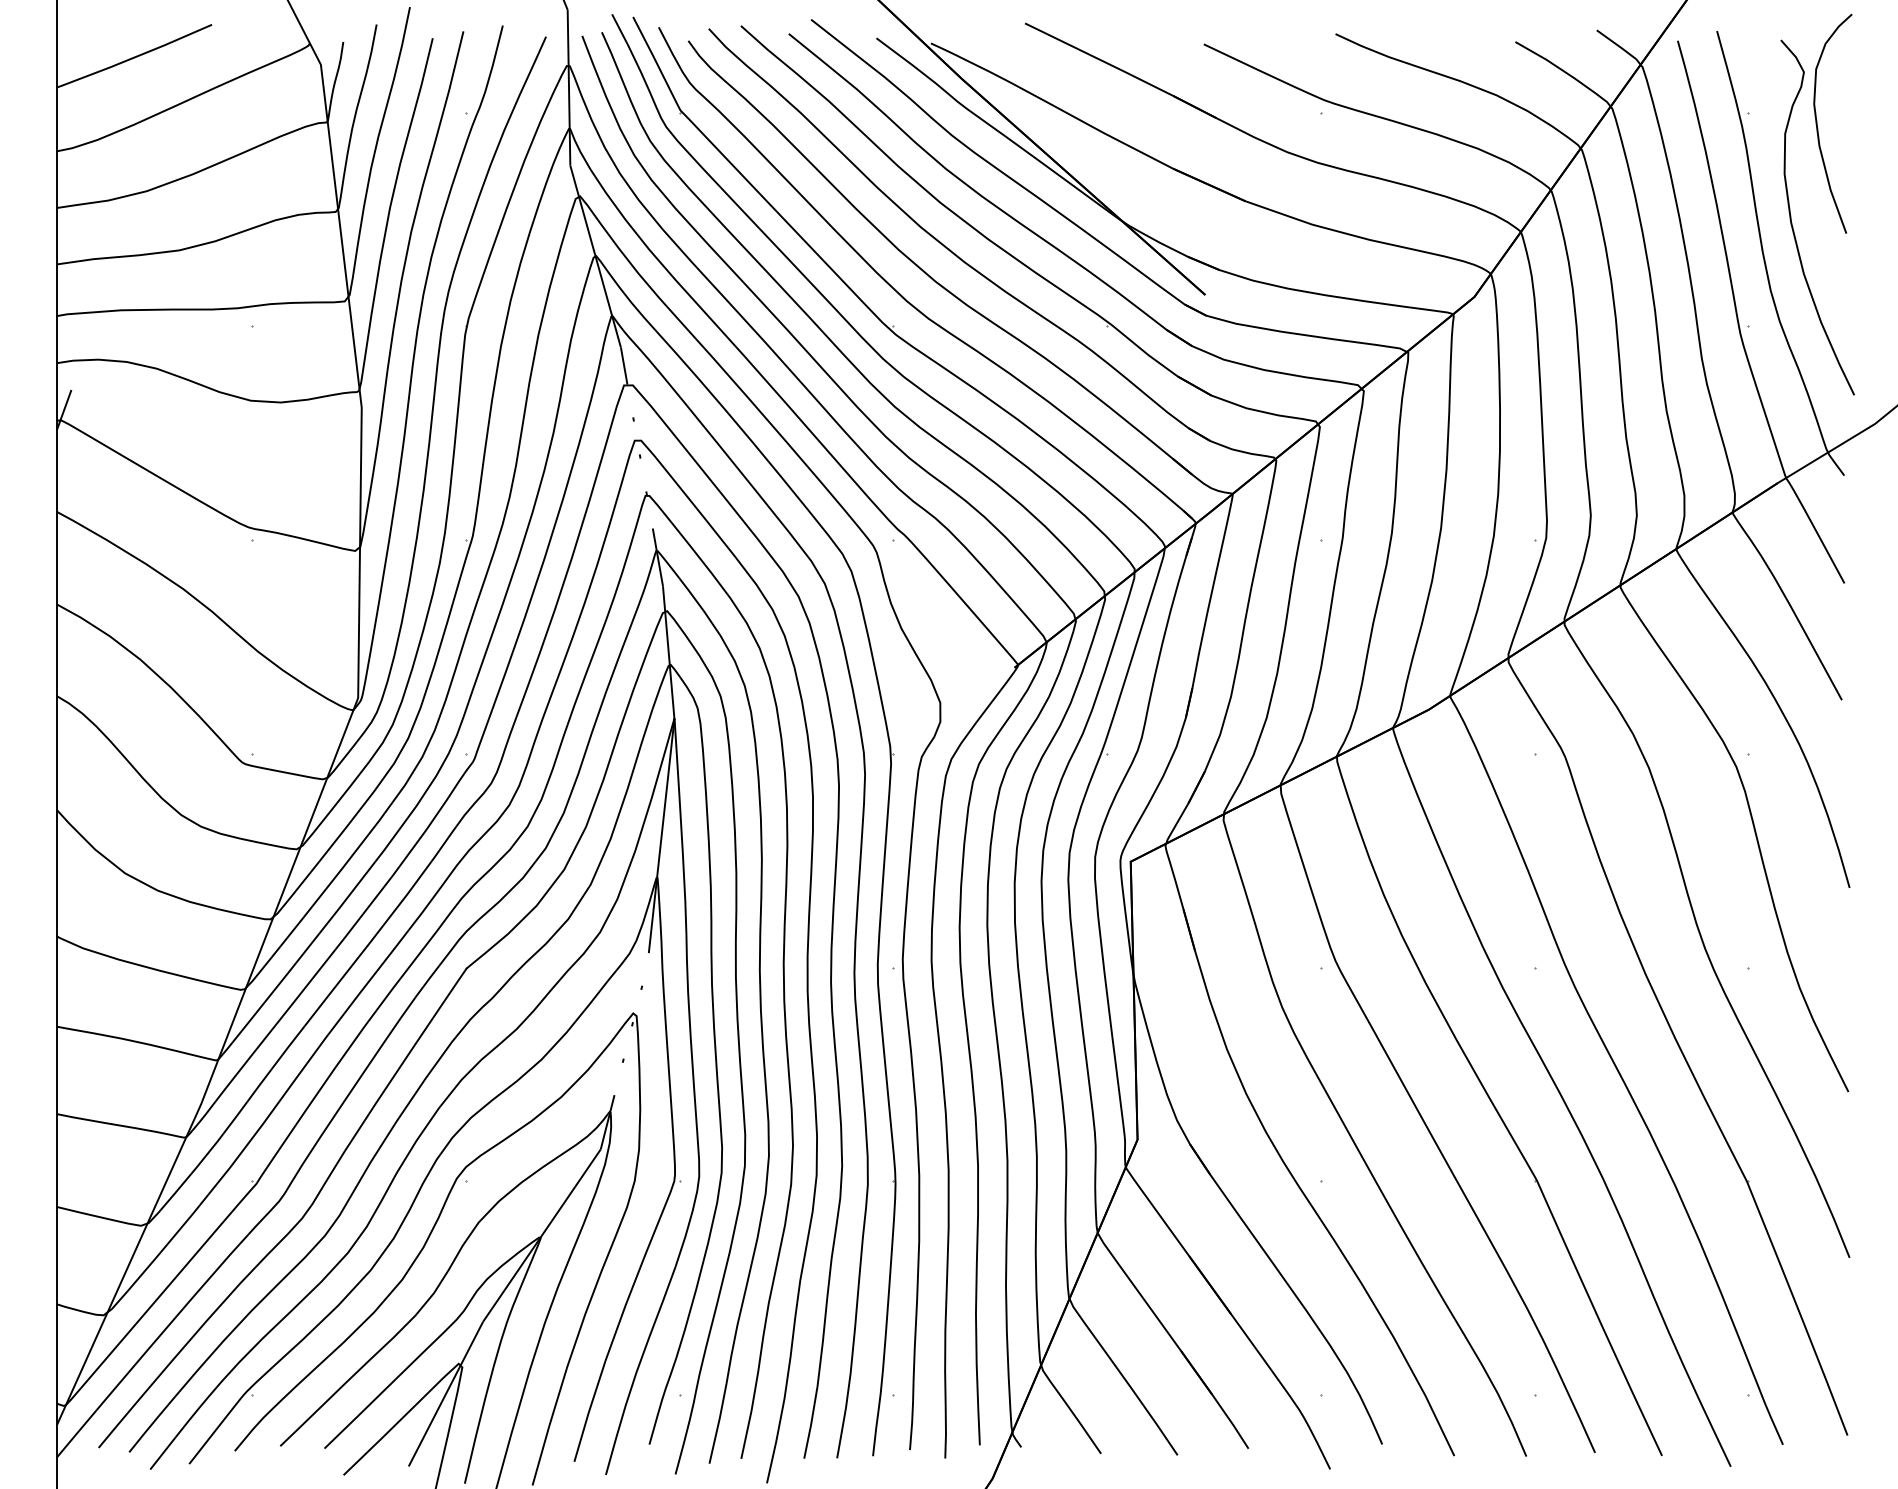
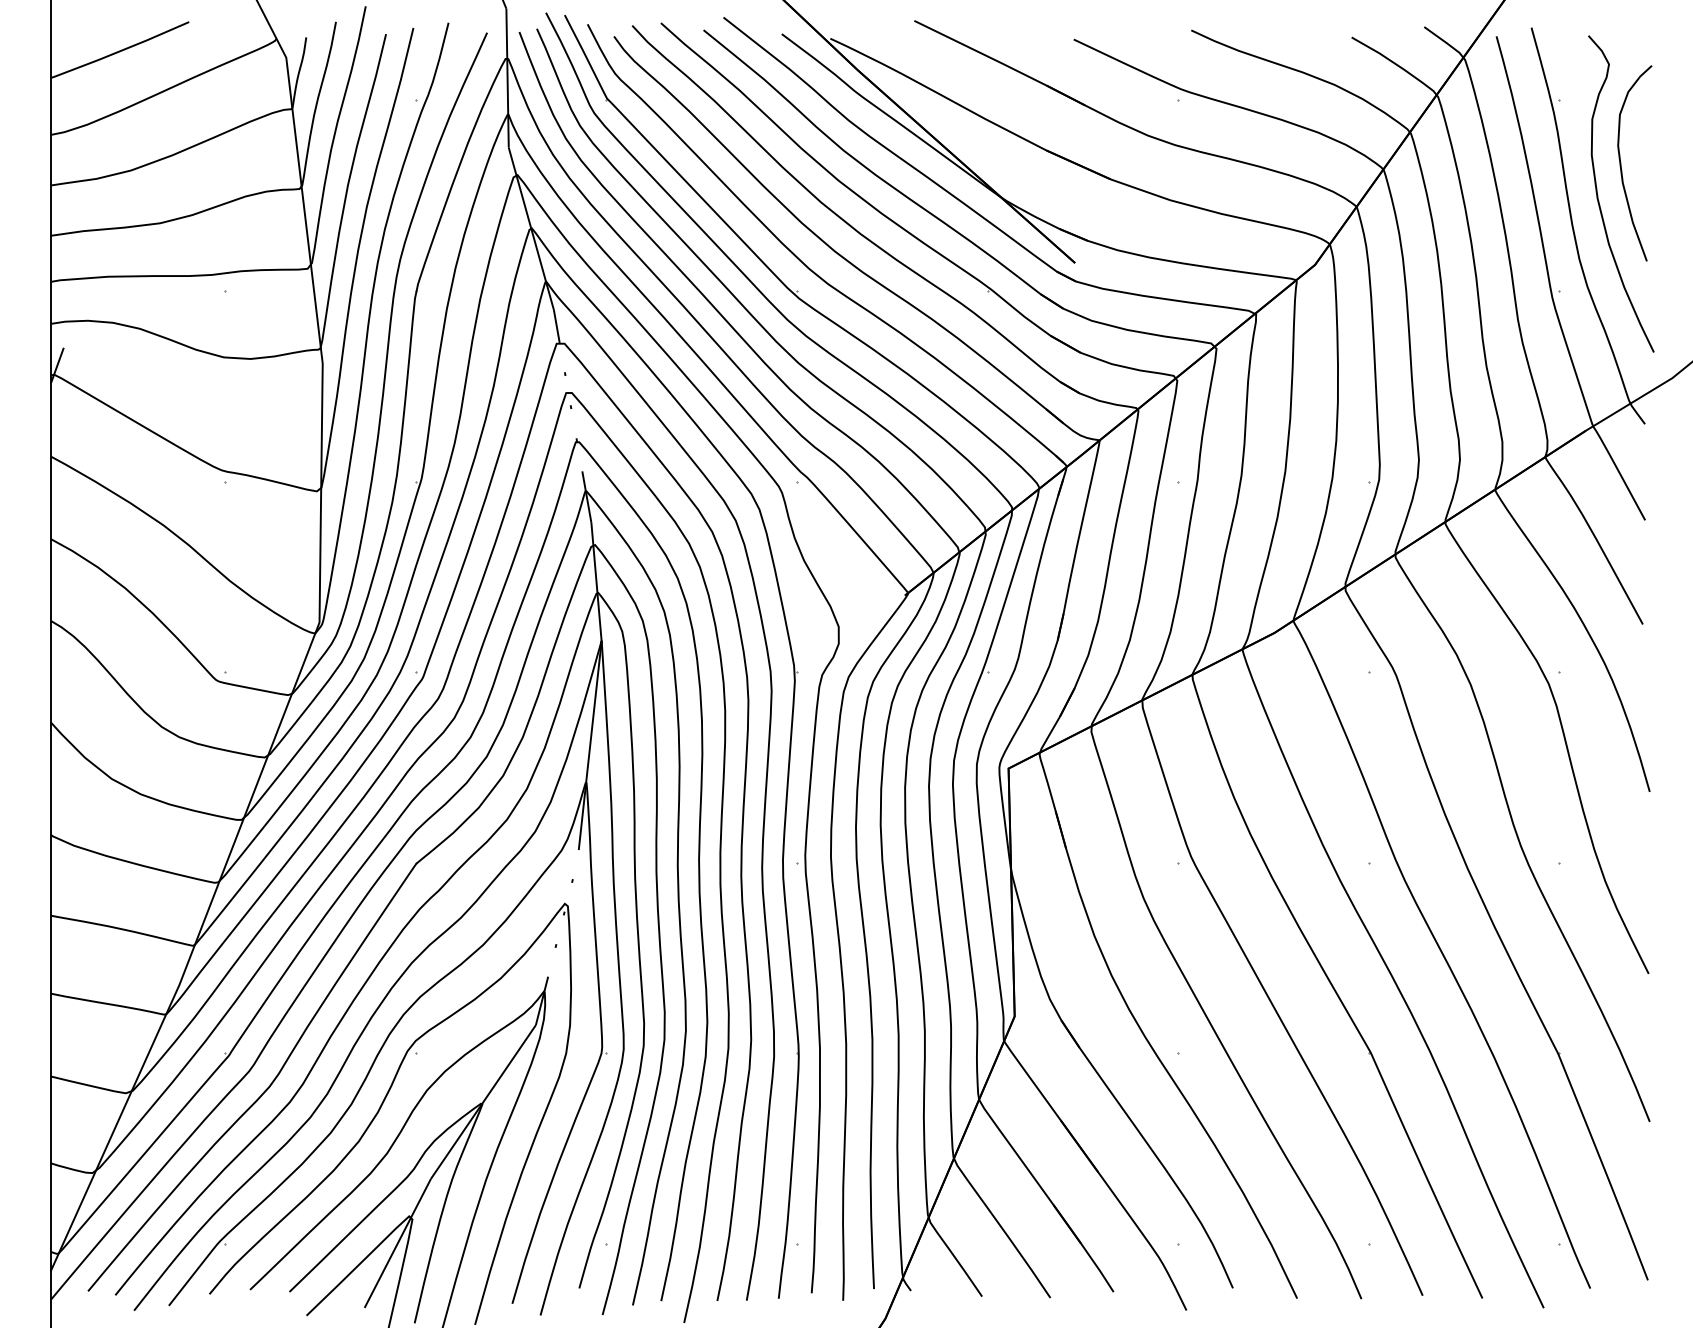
curve: (1817, 123) -> (1621, 163), moved

